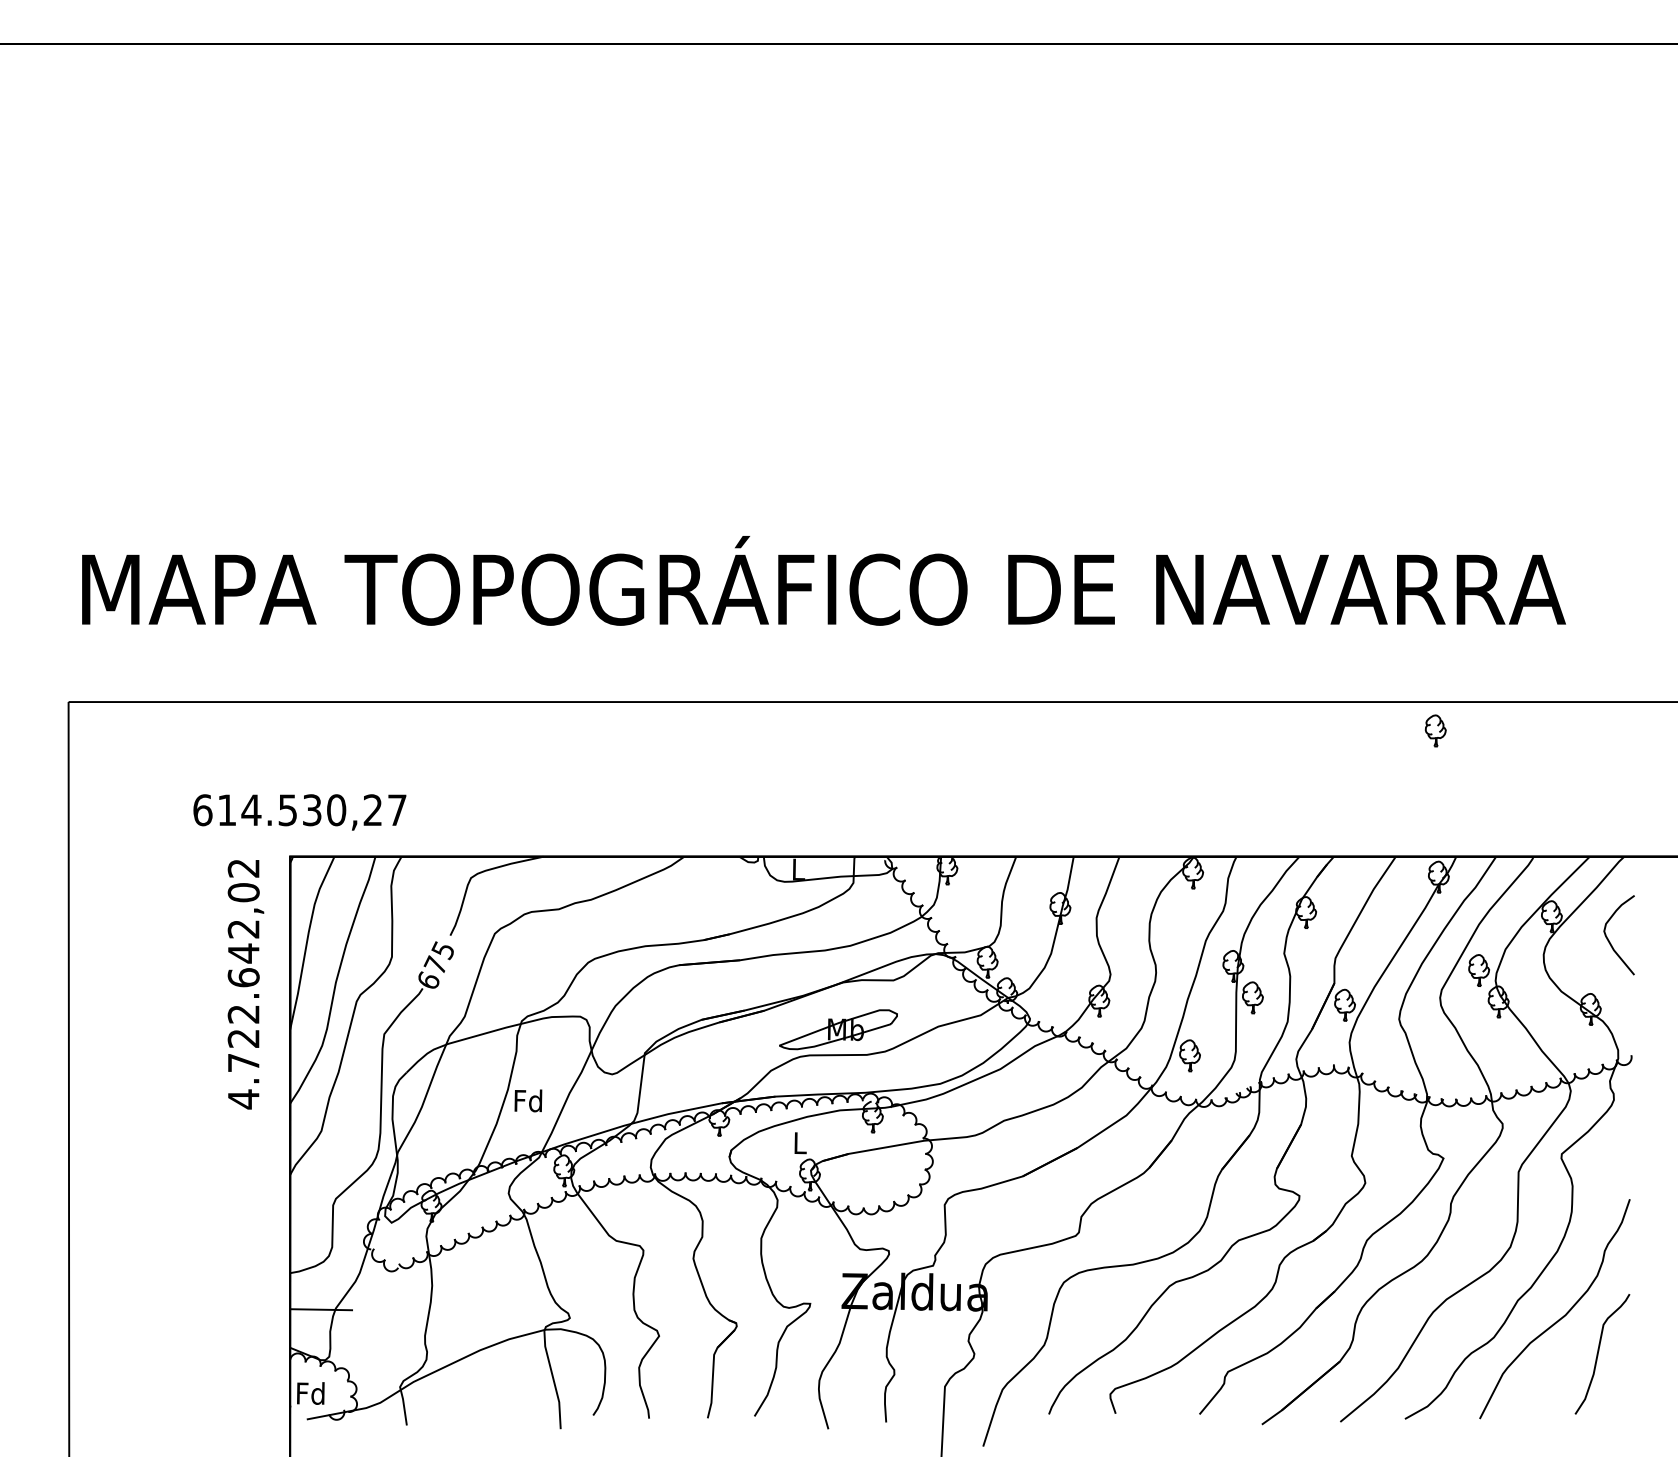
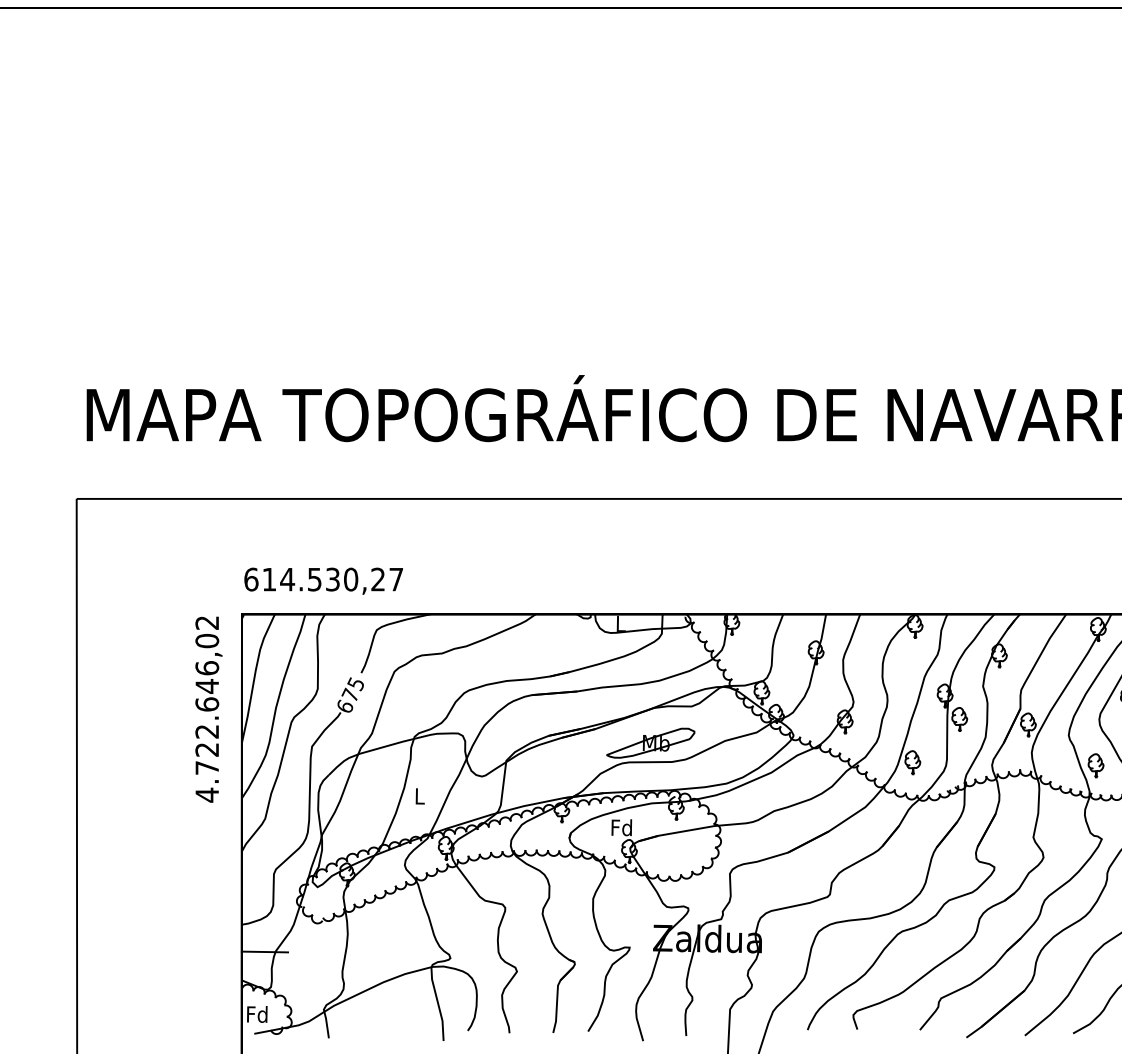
part: (1435, 730) -> (1095, 765), moved
text: (299, 812) -> (323, 581), moved
text: (243, 928) -> (207, 667), 4.722.642,02 -> 4.722.646,02
text: (528, 1100) -> (419, 796), Fd -> L
text: (799, 1142) -> (621, 827), L -> Fd

